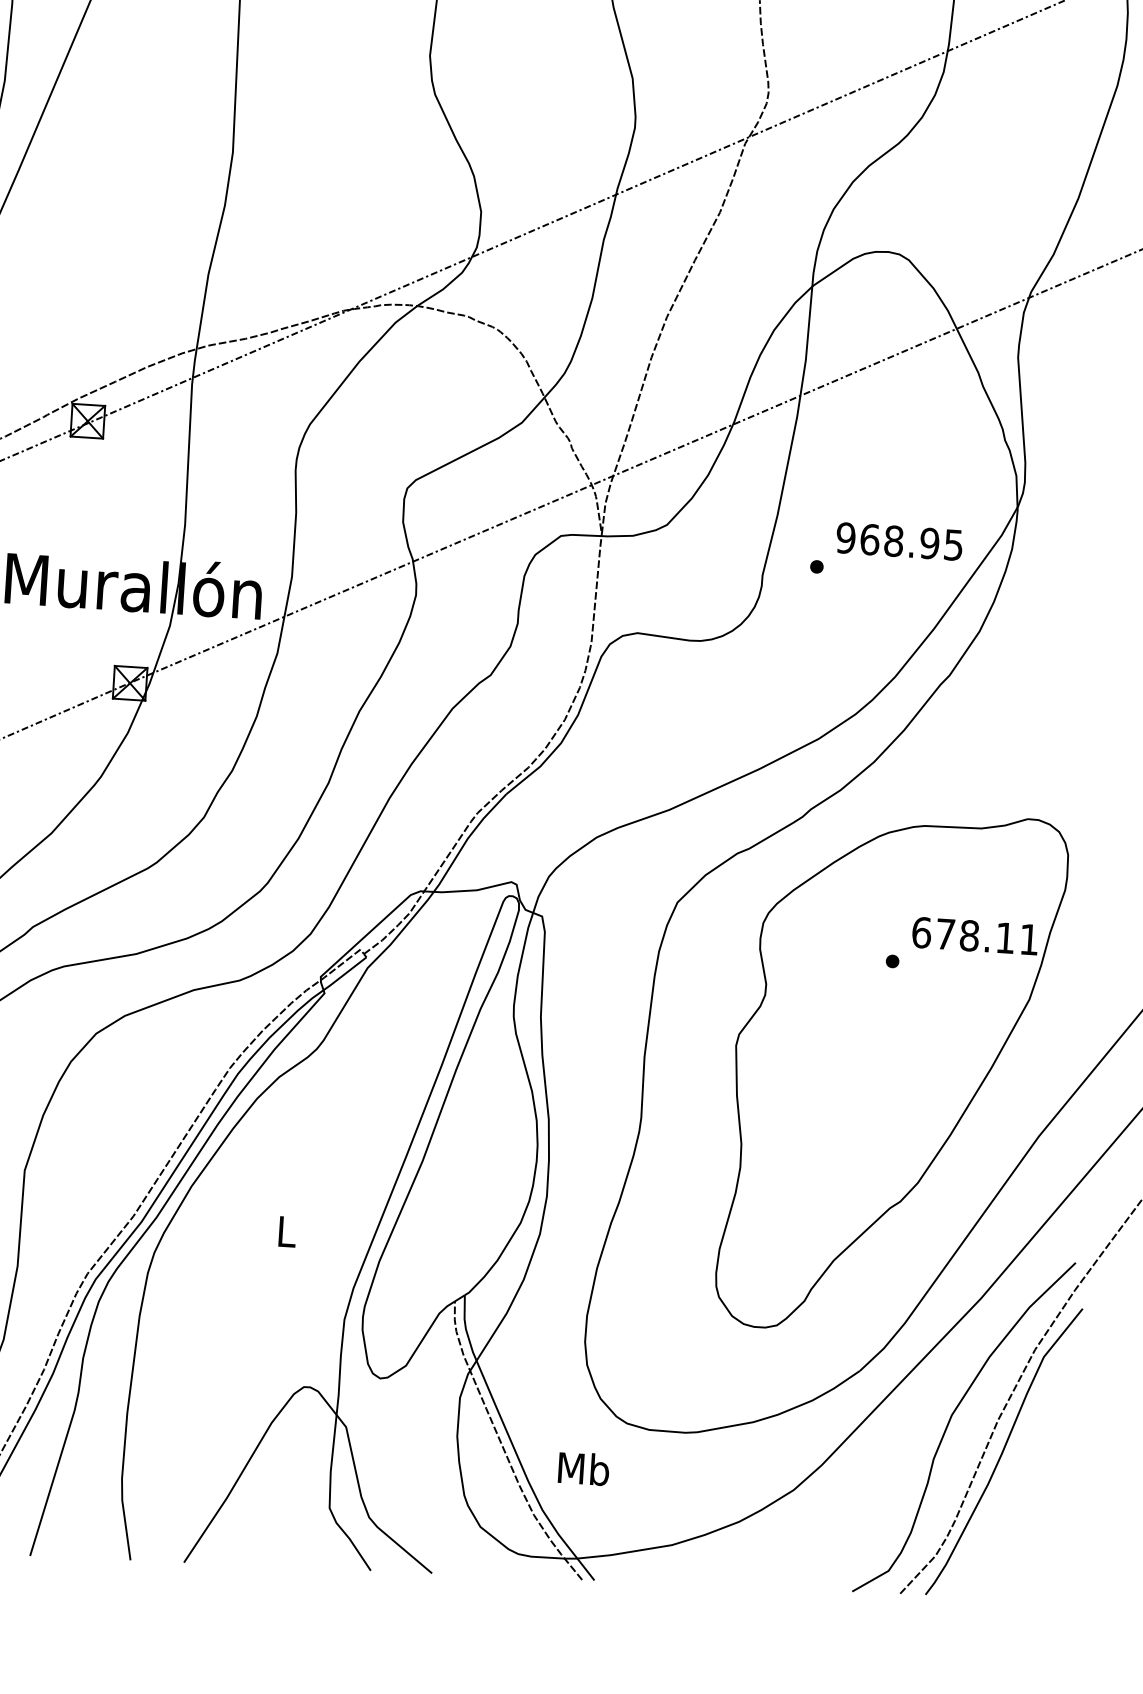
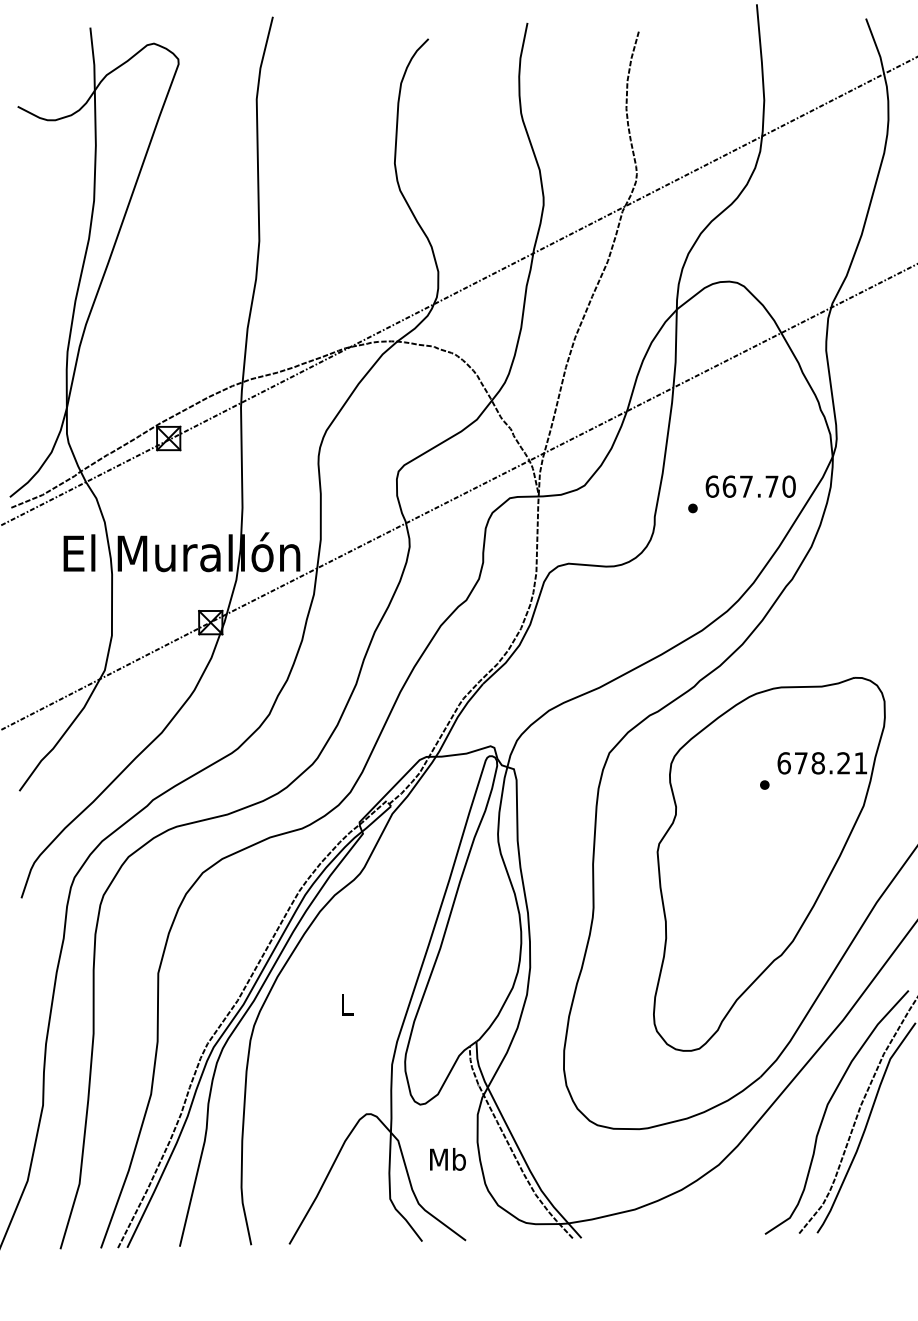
text: (899, 541) -> (750, 486), 968.95 -> 667.70
text: (1004, 938) -> (843, 763), 678.11 -> 678.21
text: (583, 1468) -> (447, 1159), moved

